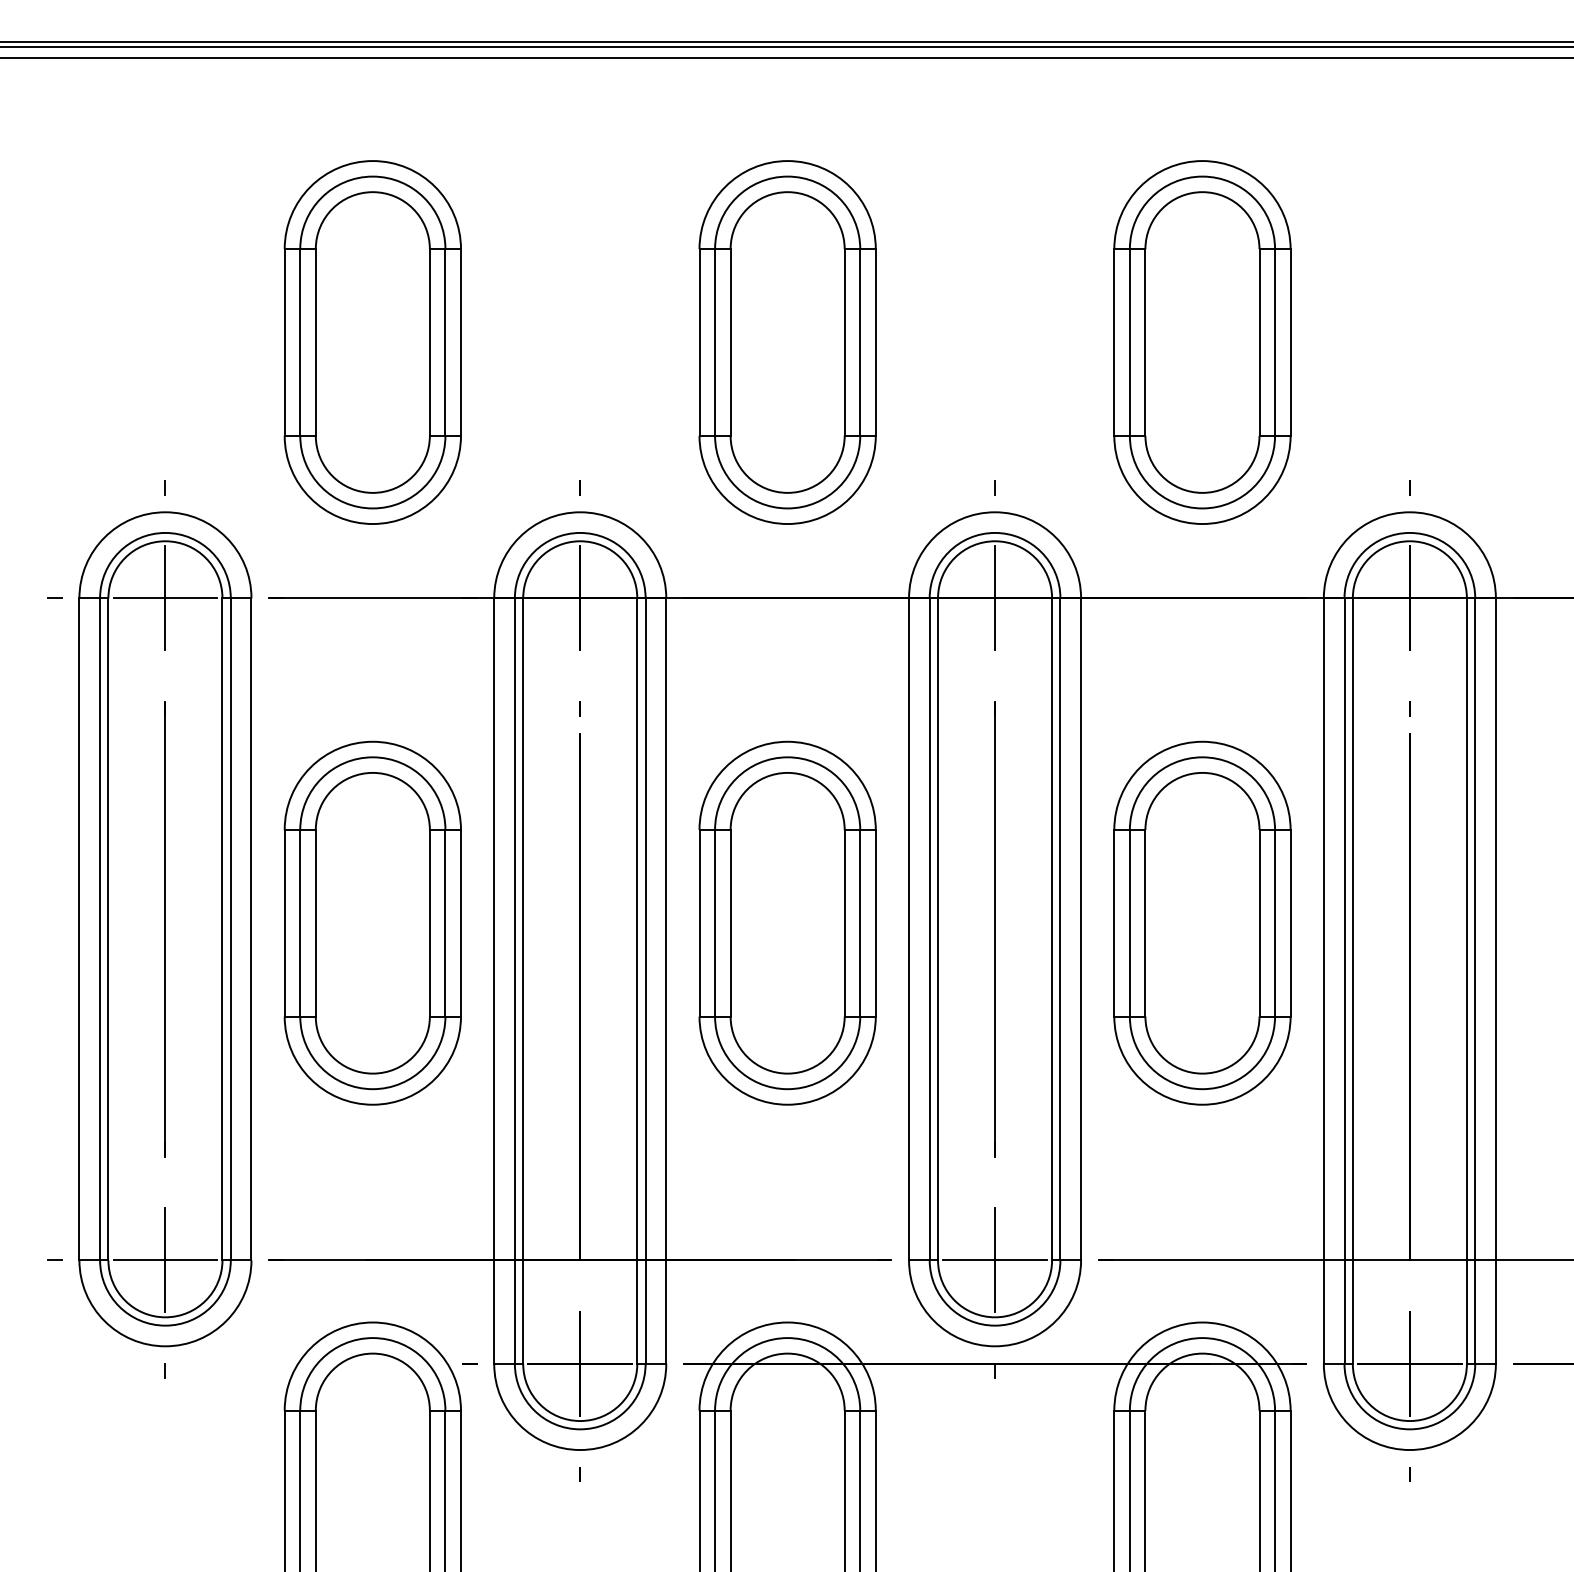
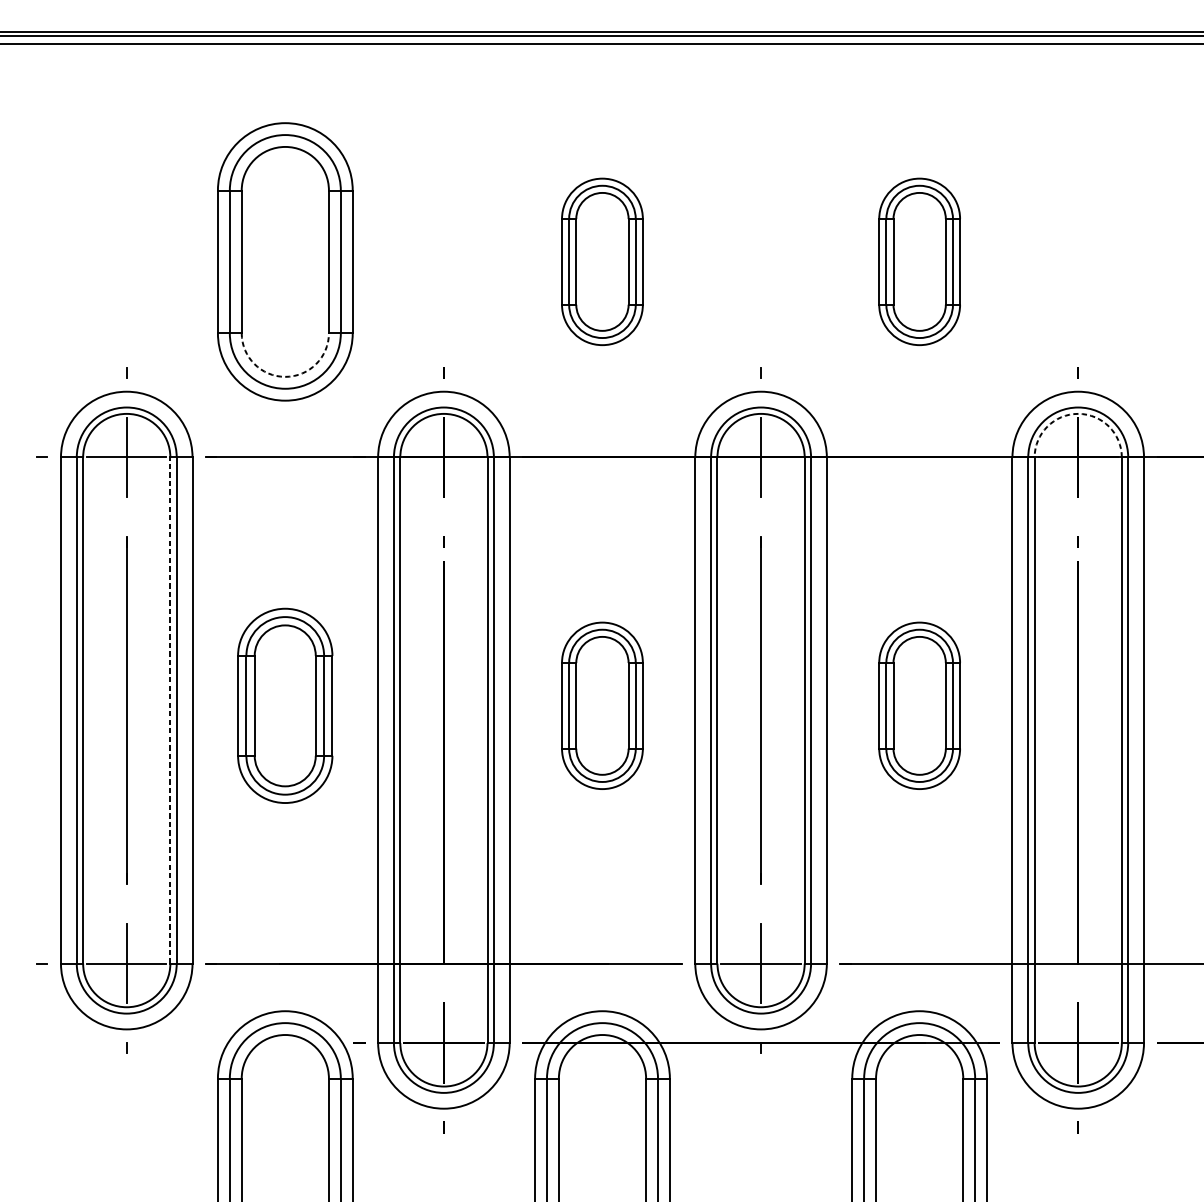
part: (787, 342) -> (602, 261), size x0.6
part: (1202, 342) -> (919, 261), size x0.6
arc: (372, 492) -> (285, 376), solid -> dashed
arc: (1409, 541) -> (1077, 414), solid -> dashed
part: (372, 922) -> (285, 705), size x0.7
part: (787, 922) -> (602, 705), size x0.6
part: (1202, 922) -> (919, 705), size x0.6
line: (222, 929) -> (170, 710), solid -> dashed

